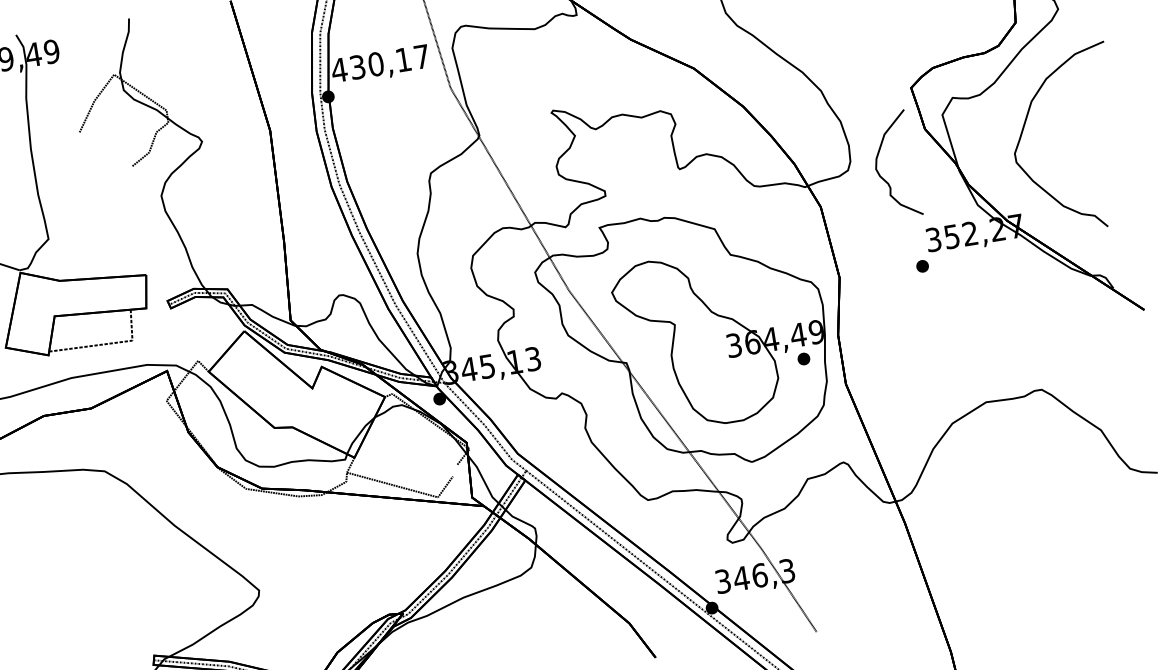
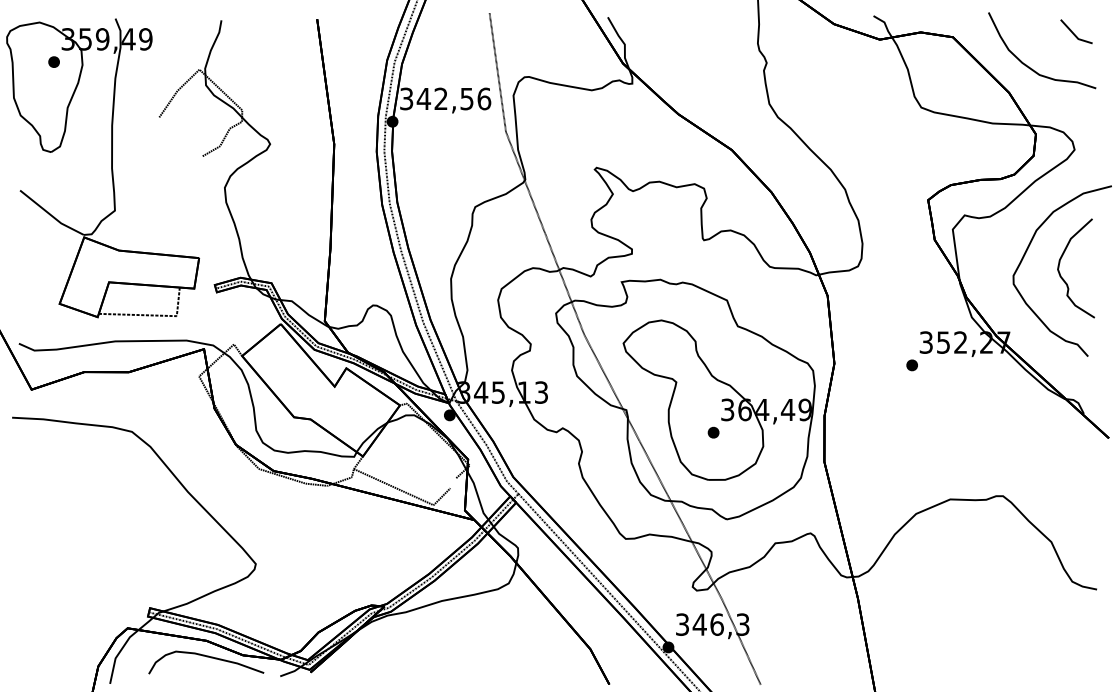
text: (380, 63) -> (445, 98), 430,17 -> 342,56
curve: (879, 172) -> (1060, 272), moved
part: (803, 358) -> (713, 432), moved

